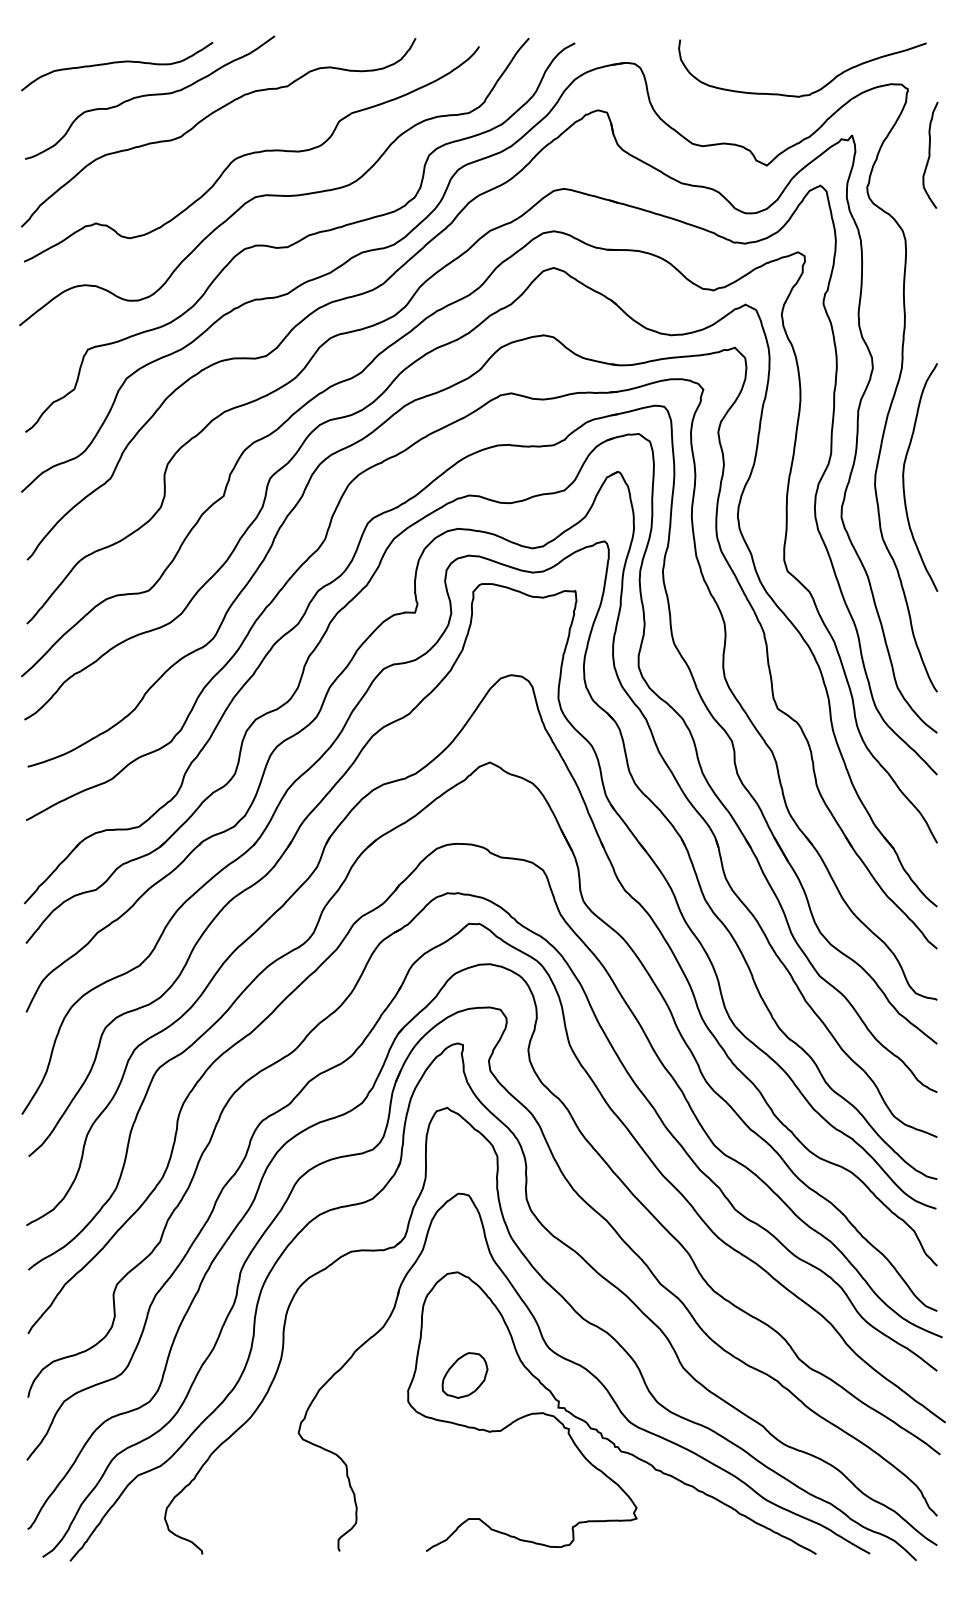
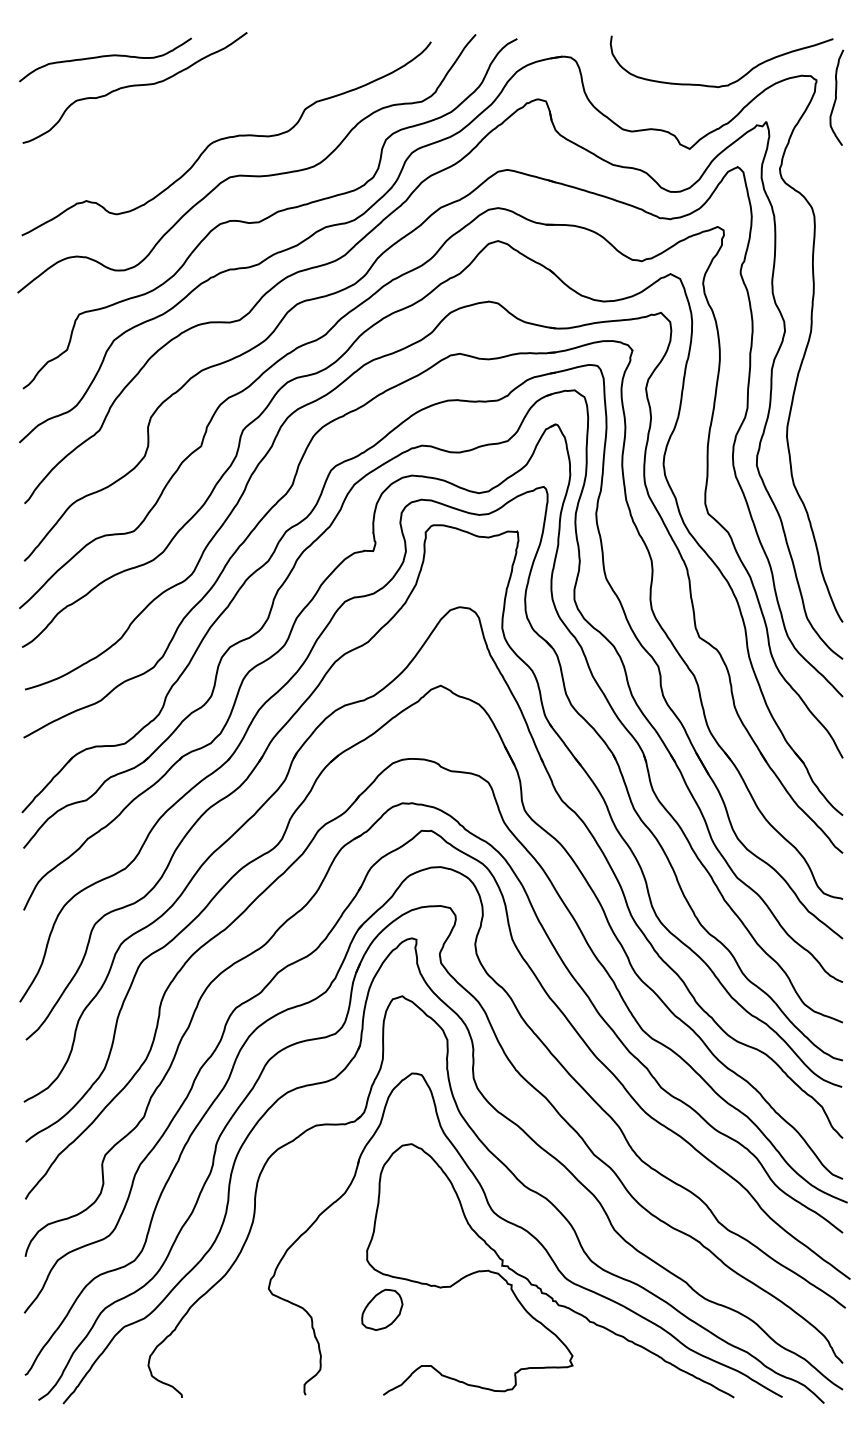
curve: (207, 118) -> (186, 106), removed
curve: (930, 155) -> (836, 97), moved
curve: (904, 477) -> (813, 429), removed
part: (465, 1375) -> (382, 1309), moved

